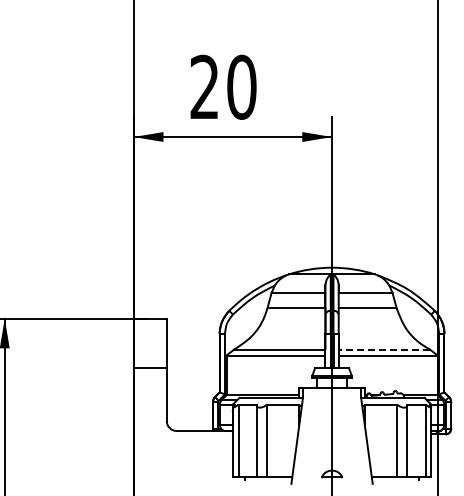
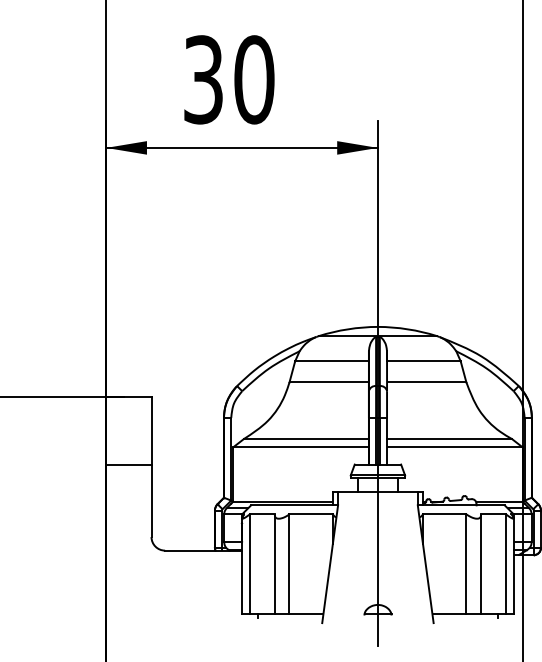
text: (204, 86) -> (203, 78), 20 -> 30
line: (384, 349) -> (449, 439), dashed -> solid

